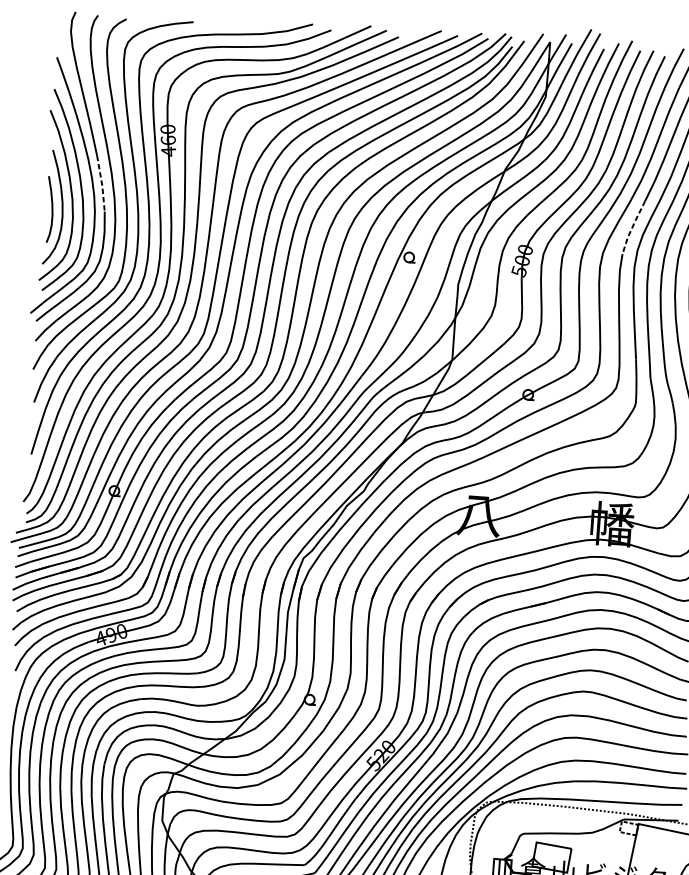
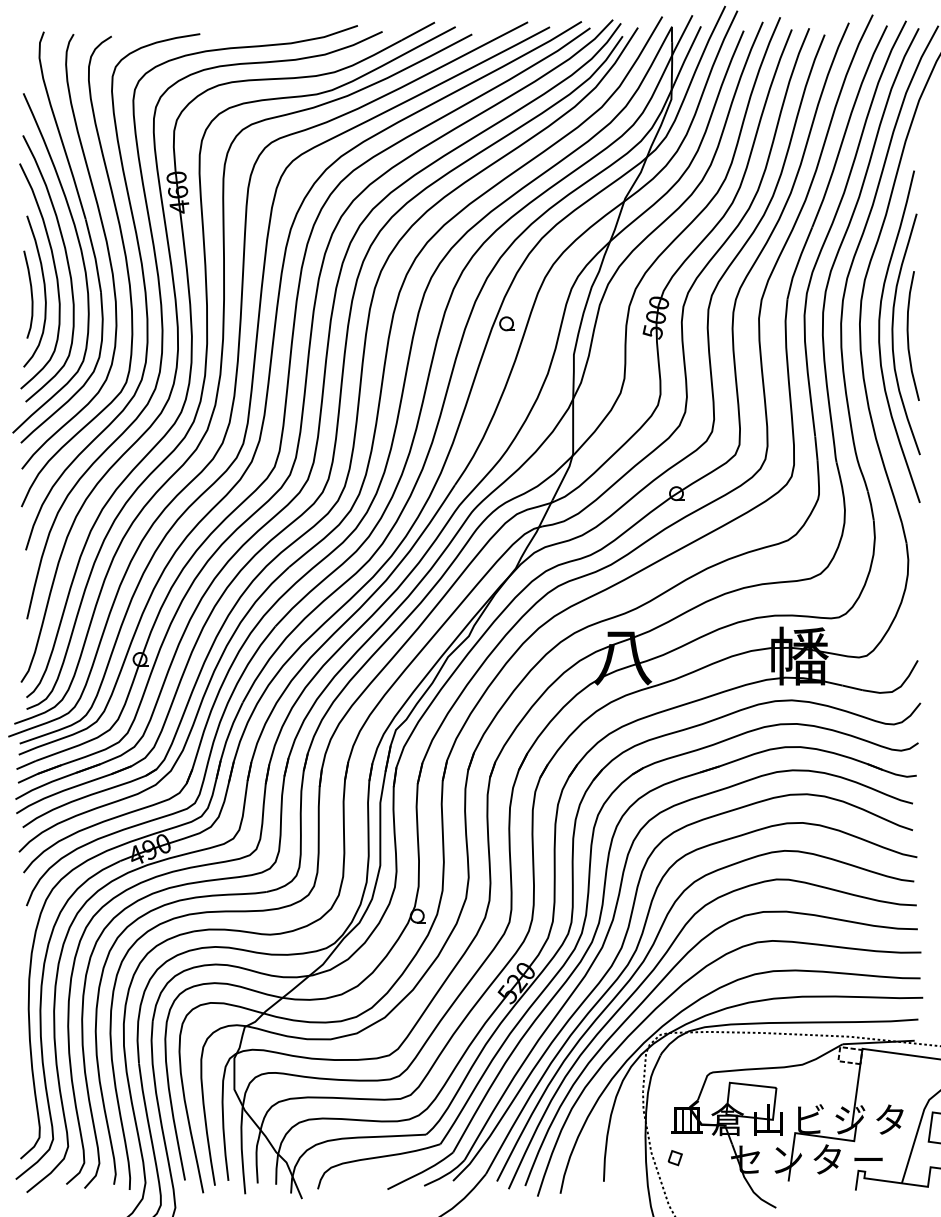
line: (101, 184) -> (94, 256), dashed -> solid
line: (632, 227) -> (798, 263), dashed -> solid

